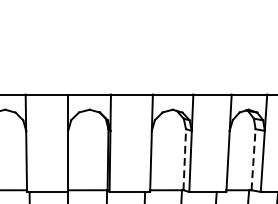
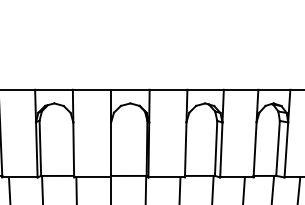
line: (185, 159) -> (216, 148), dashed -> solid
line: (254, 159) -> (278, 148), dashed -> solid

